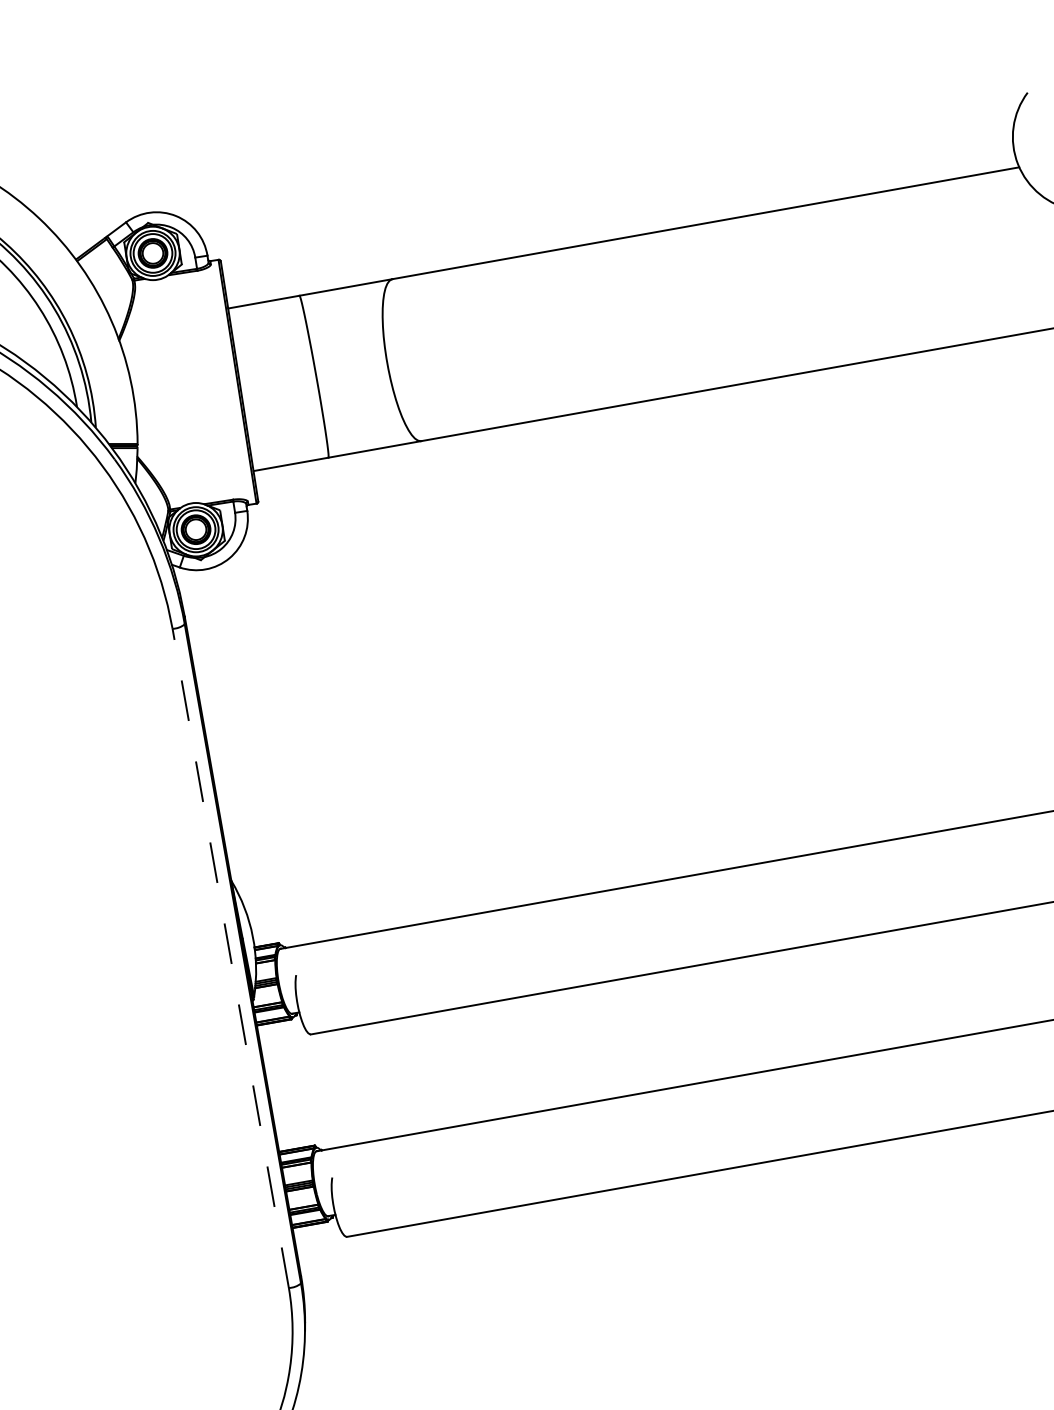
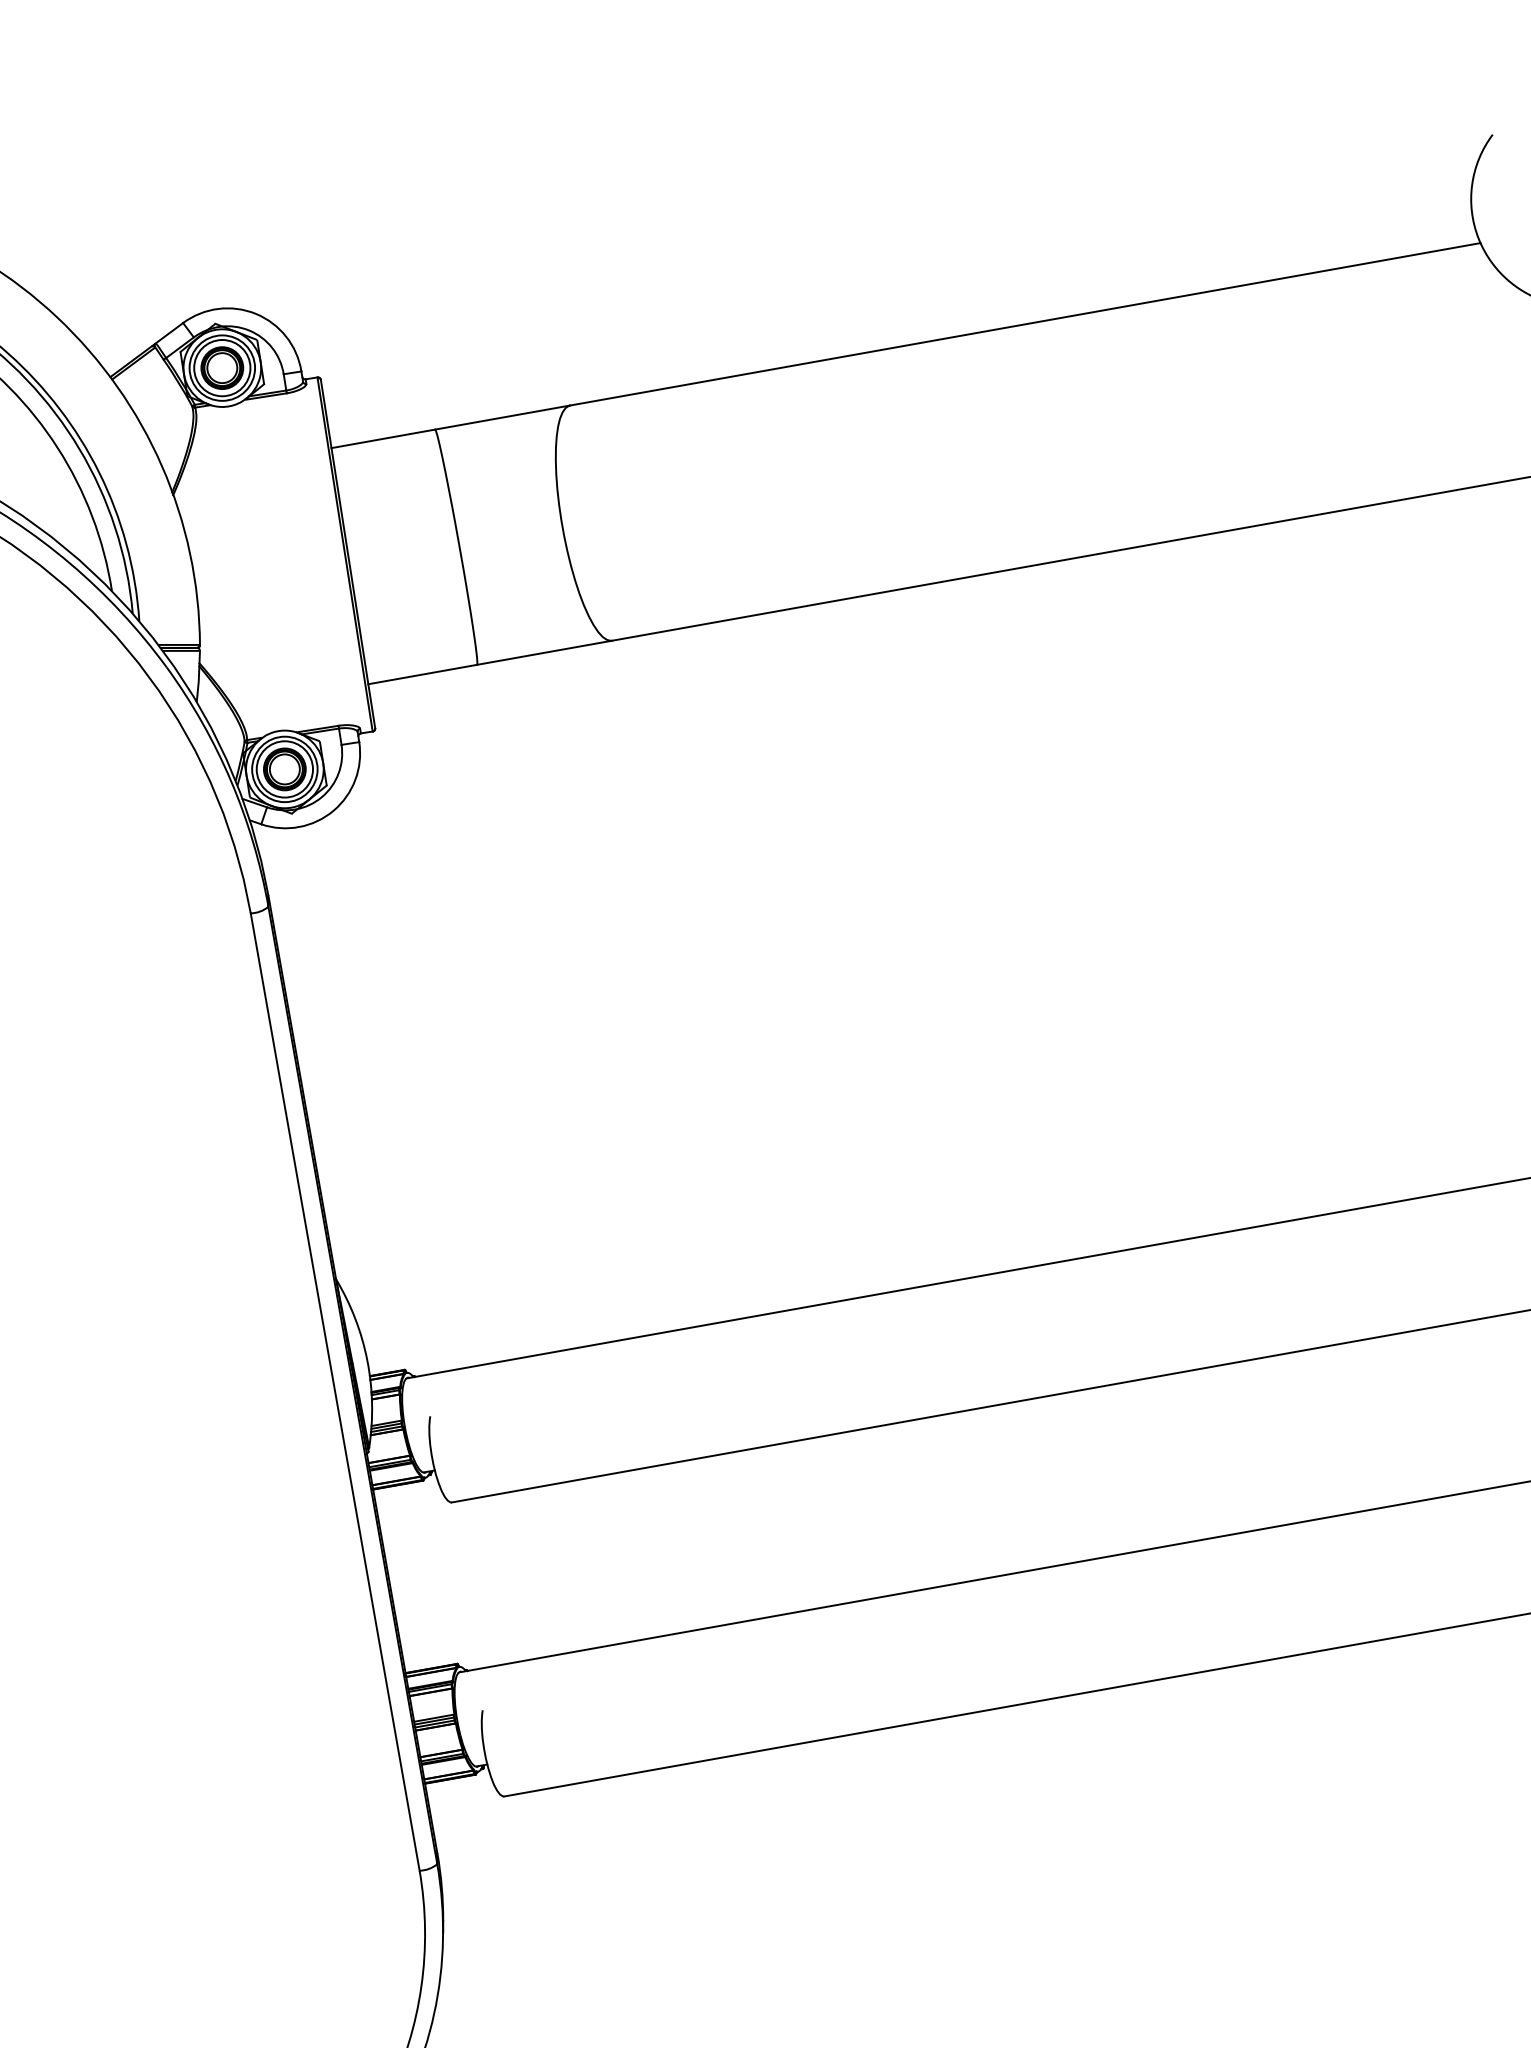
line: (230, 958) -> (334, 1392), dashed -> solid

